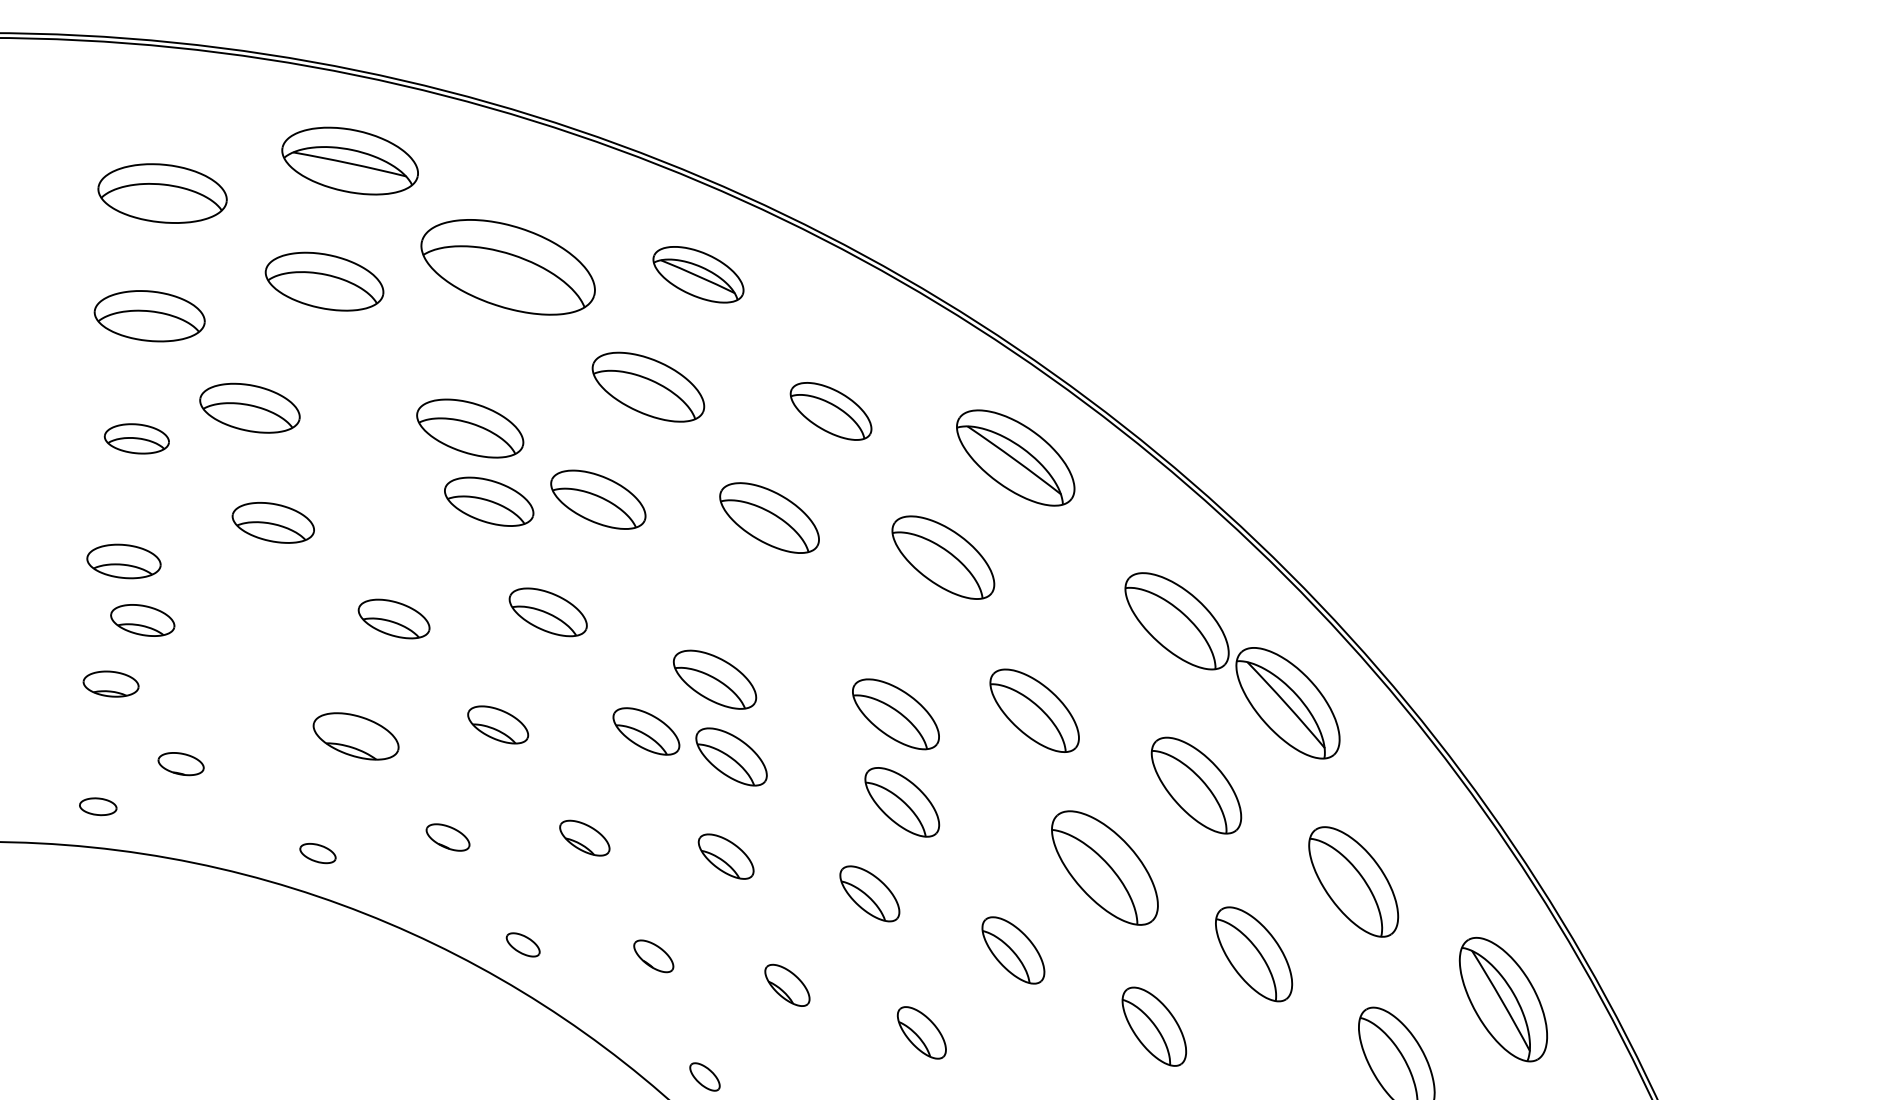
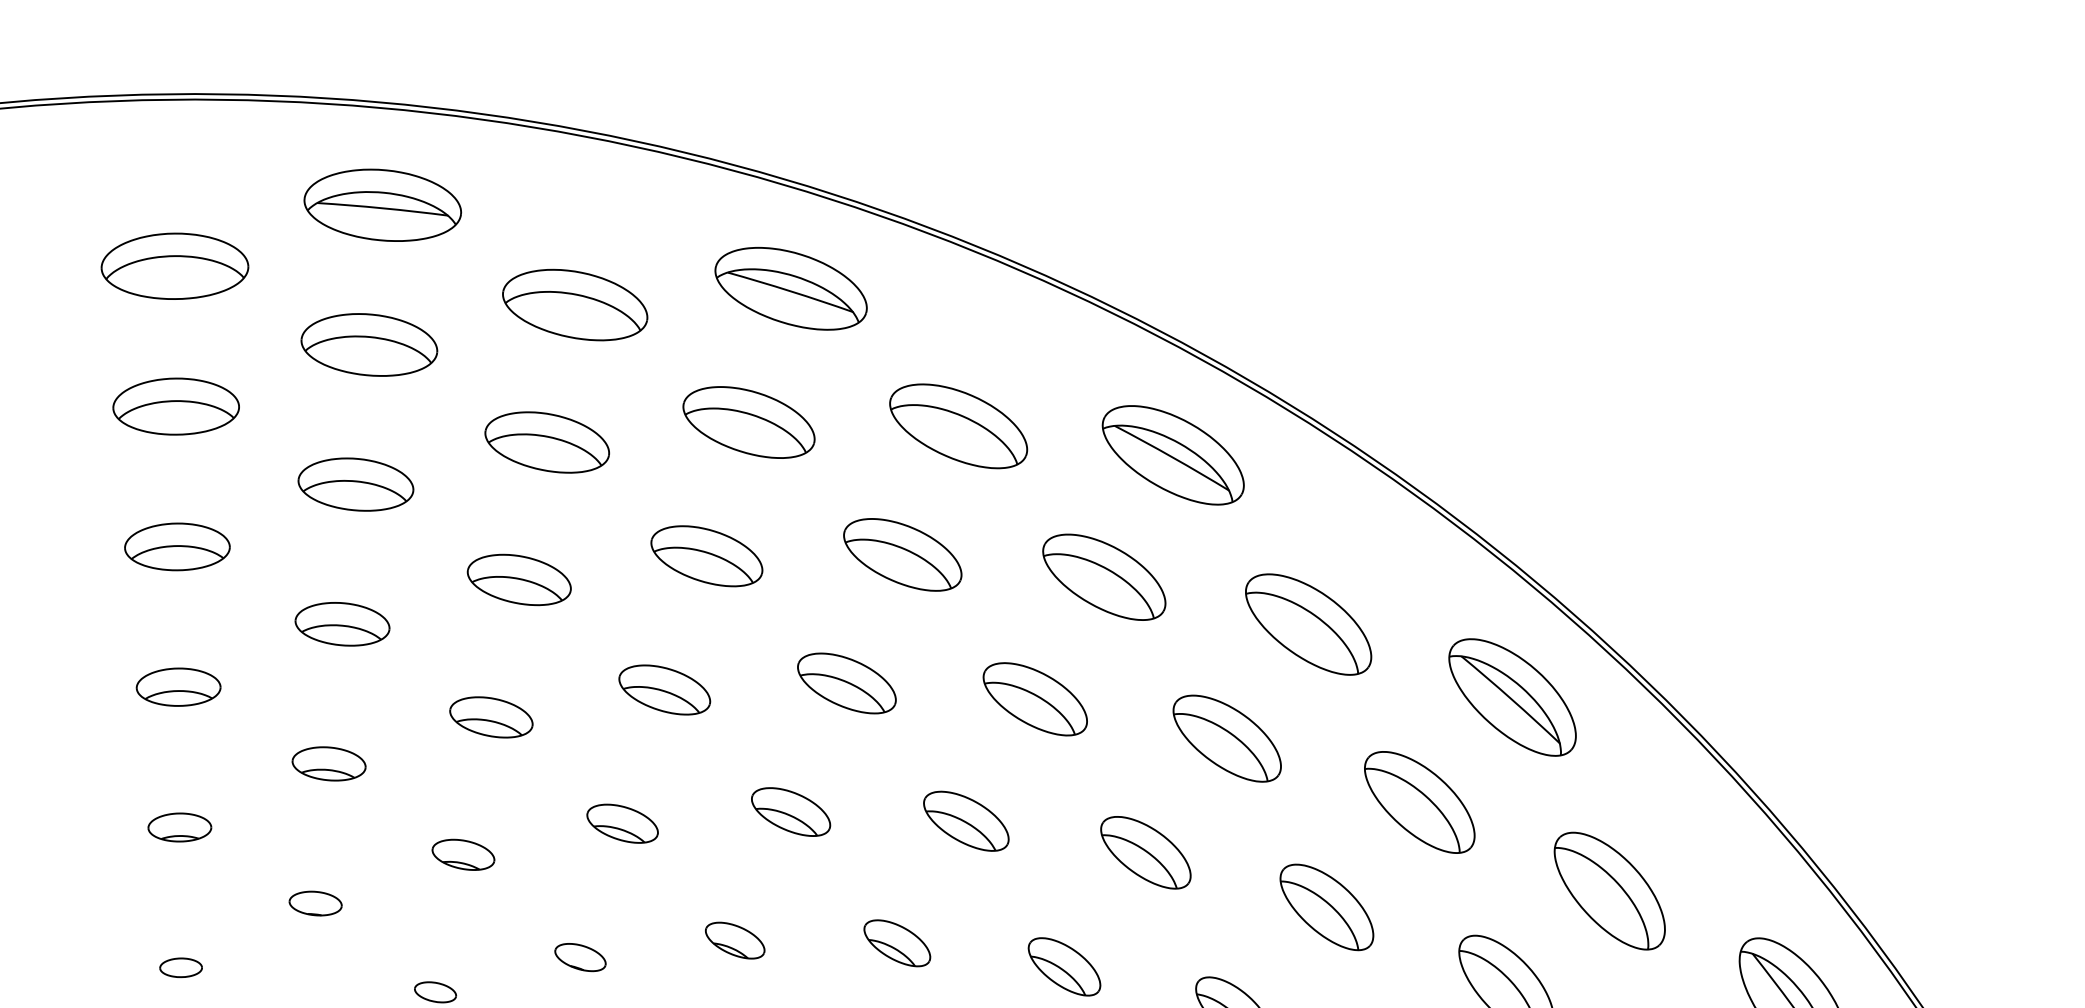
part: (508, 267) -> (575, 305), size x0.71
part: (698, 274) -> (791, 288), size x1.43
part: (249, 407) -> (355, 483), moved
part: (830, 411) -> (957, 426), size x1.43
part: (470, 428) -> (547, 442), moved
part: (136, 438) -> (176, 546), size x1.43
part: (489, 501) -> (519, 579), moved
part: (142, 620) -> (328, 764), moved
part: (1176, 621) -> (1307, 625), moved
part: (714, 679) -> (846, 683), moved
part: (895, 714) -> (1034, 699), moved
part: (355, 735) -> (462, 854), size x0.62
part: (731, 756) -> (966, 820), moved
part: (180, 764) -> (314, 904), moved
part: (902, 802) -> (1146, 852), moved
part: (1104, 867) -> (1326, 906), size x0.71

